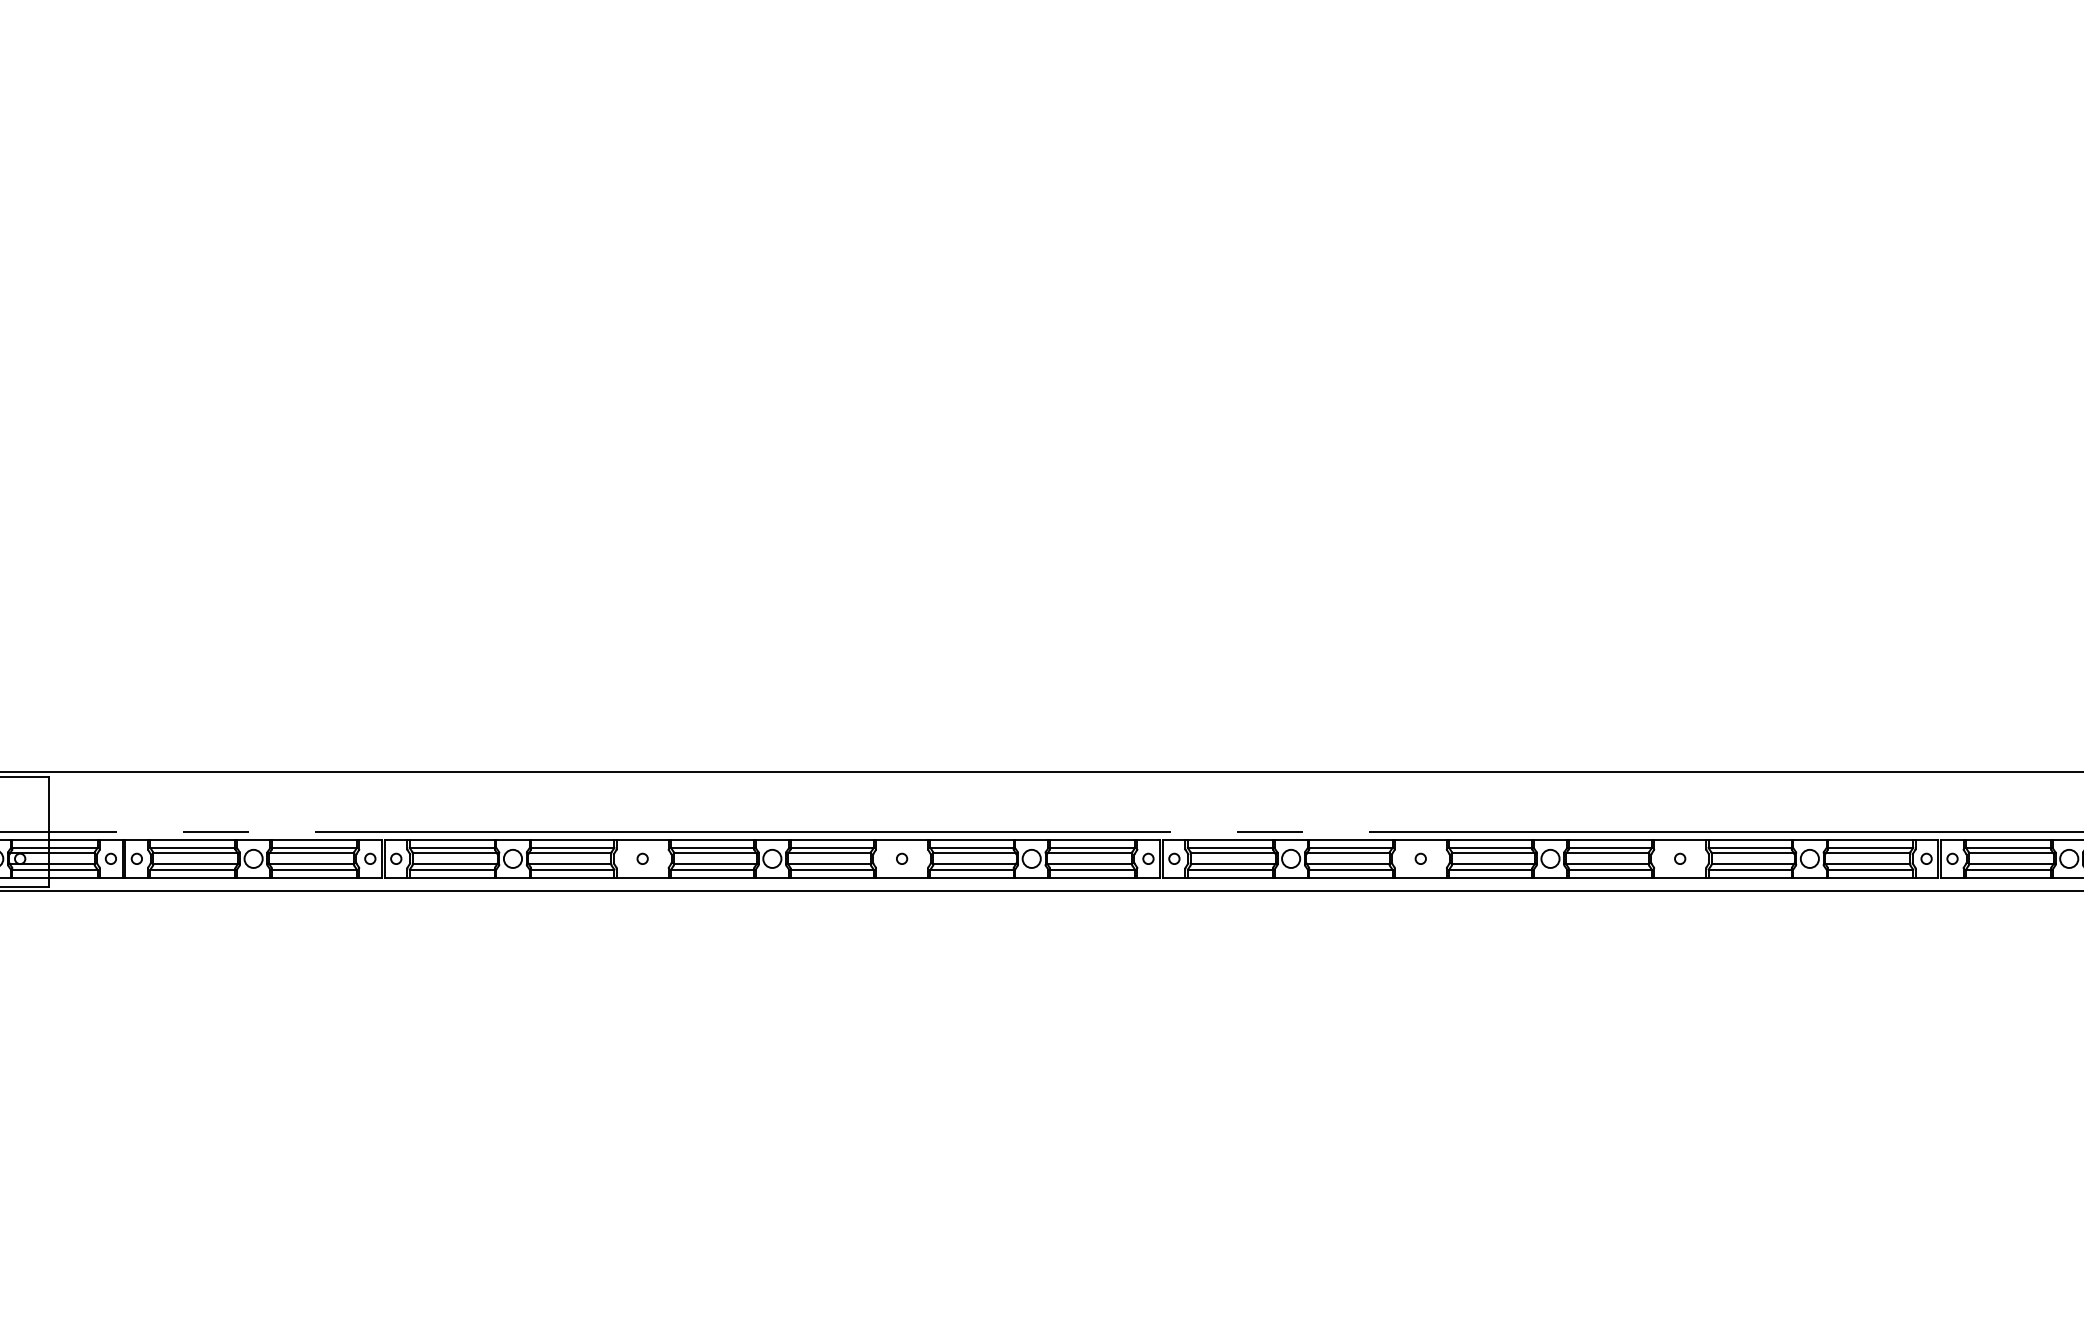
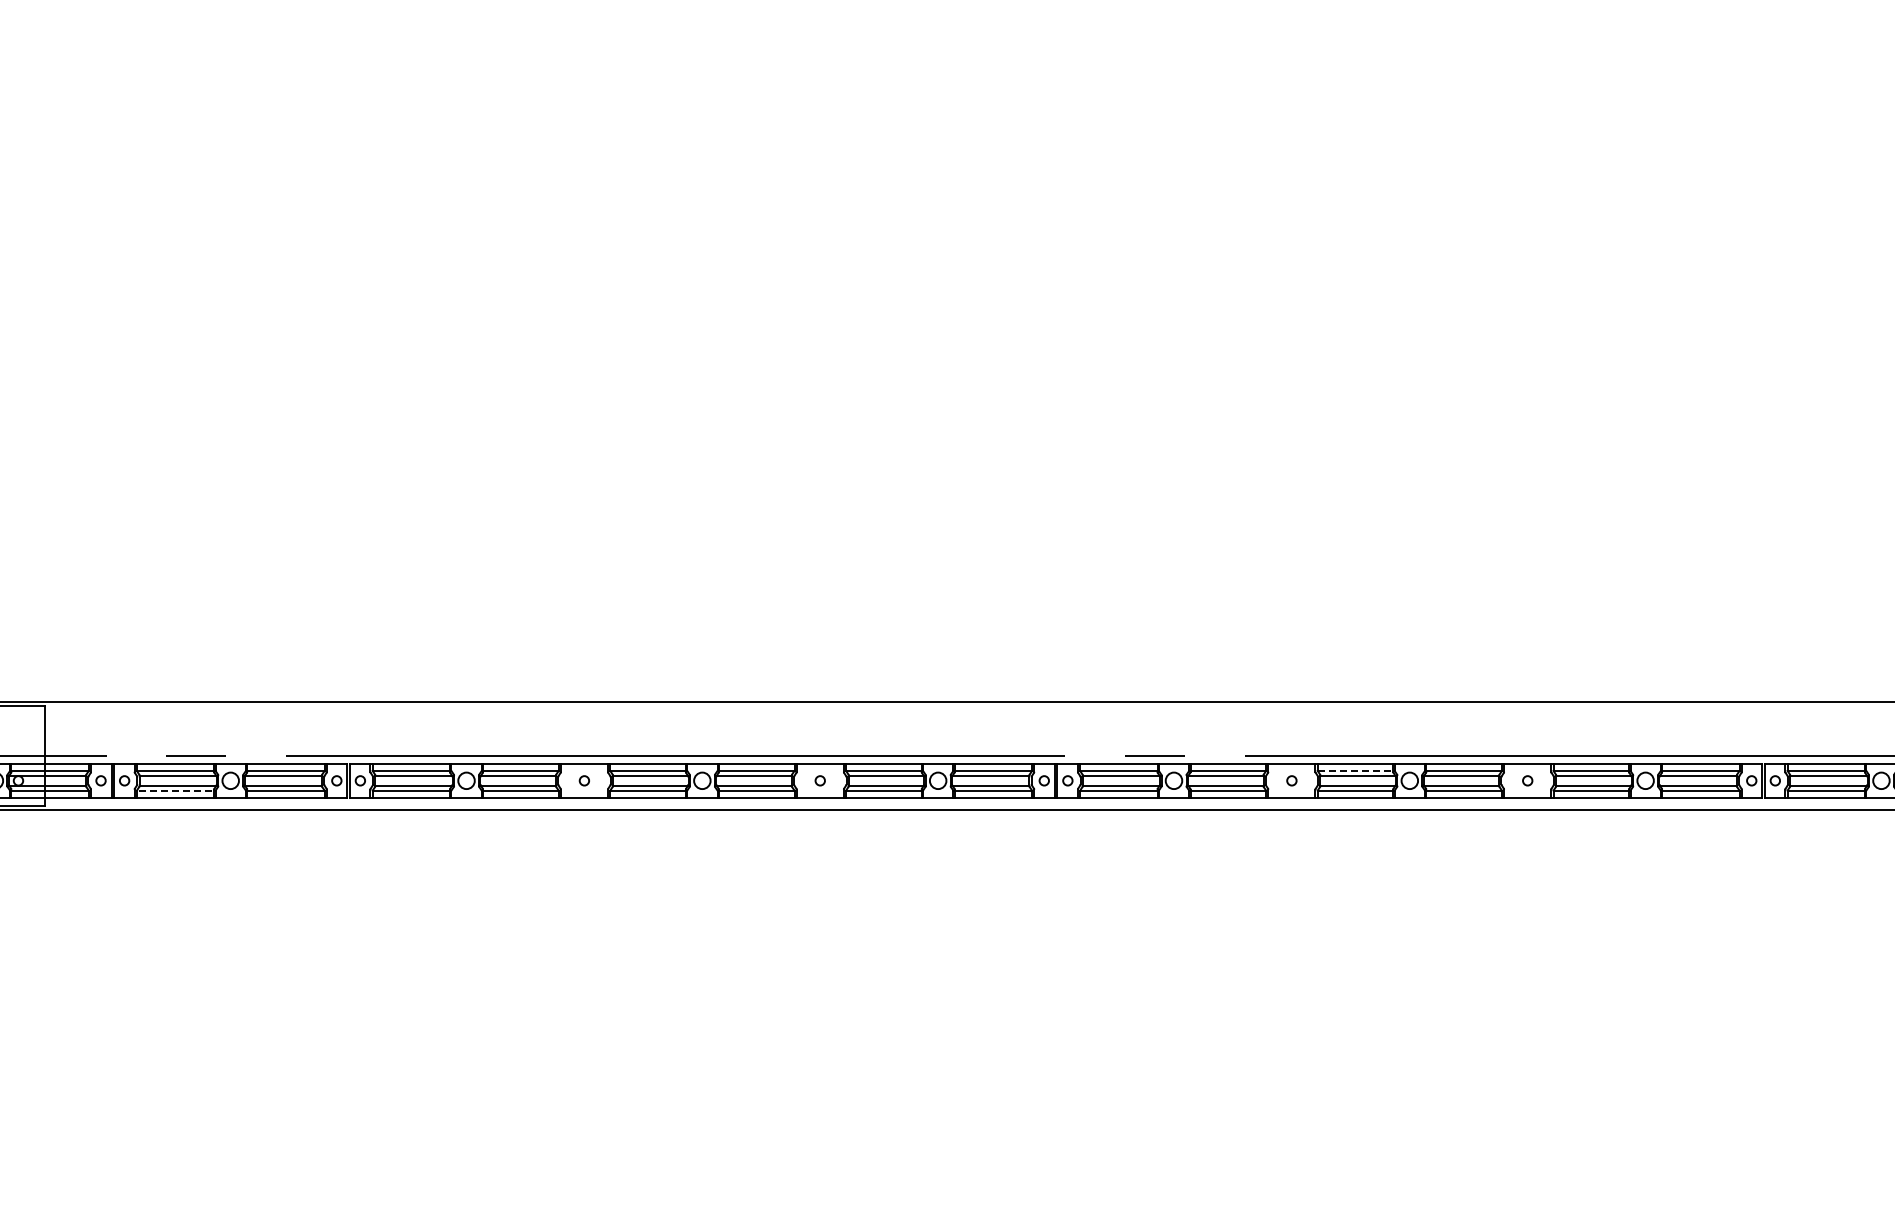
line: (1491, 847) -> (1356, 770), solid -> dashed
line: (195, 869) -> (177, 790), solid -> dashed

